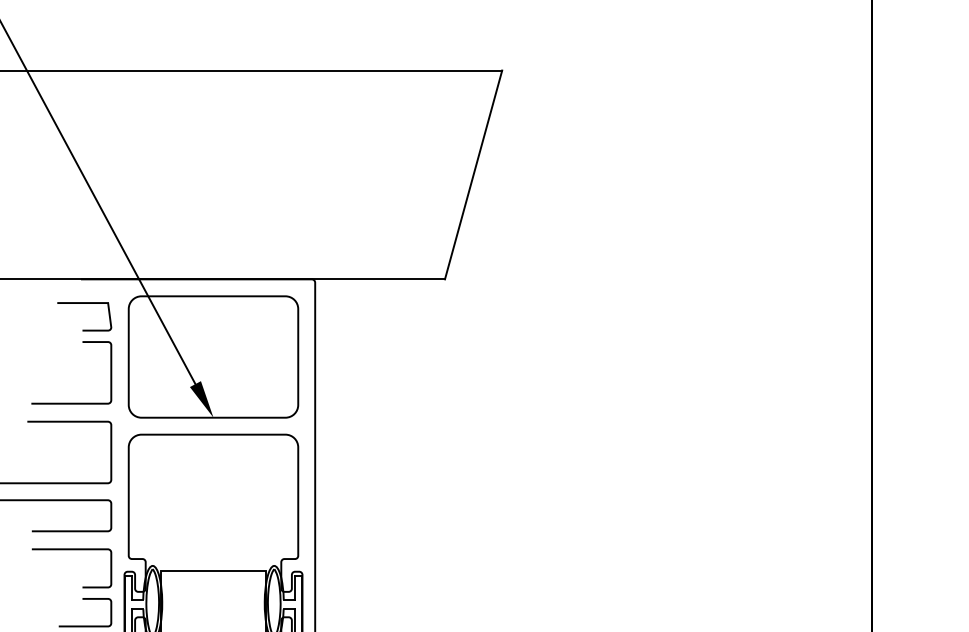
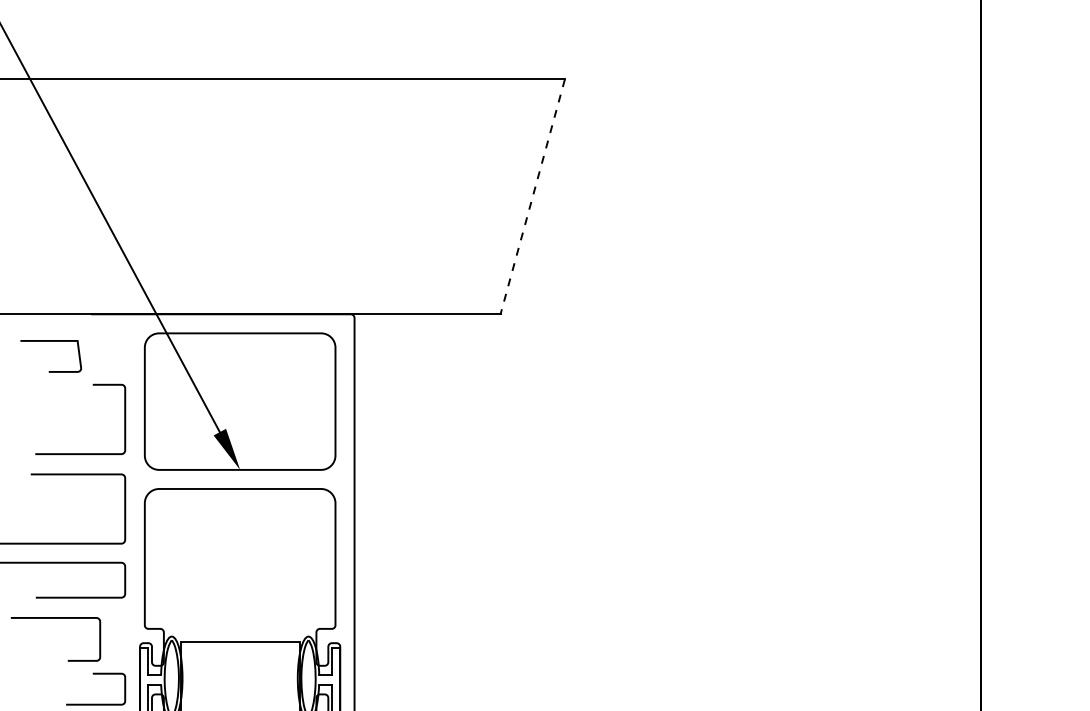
line: (473, 174) -> (532, 196), solid -> dashed
curve: (84, 303) -> (51, 341), moved
curve: (71, 549) -> (55, 618), moved

